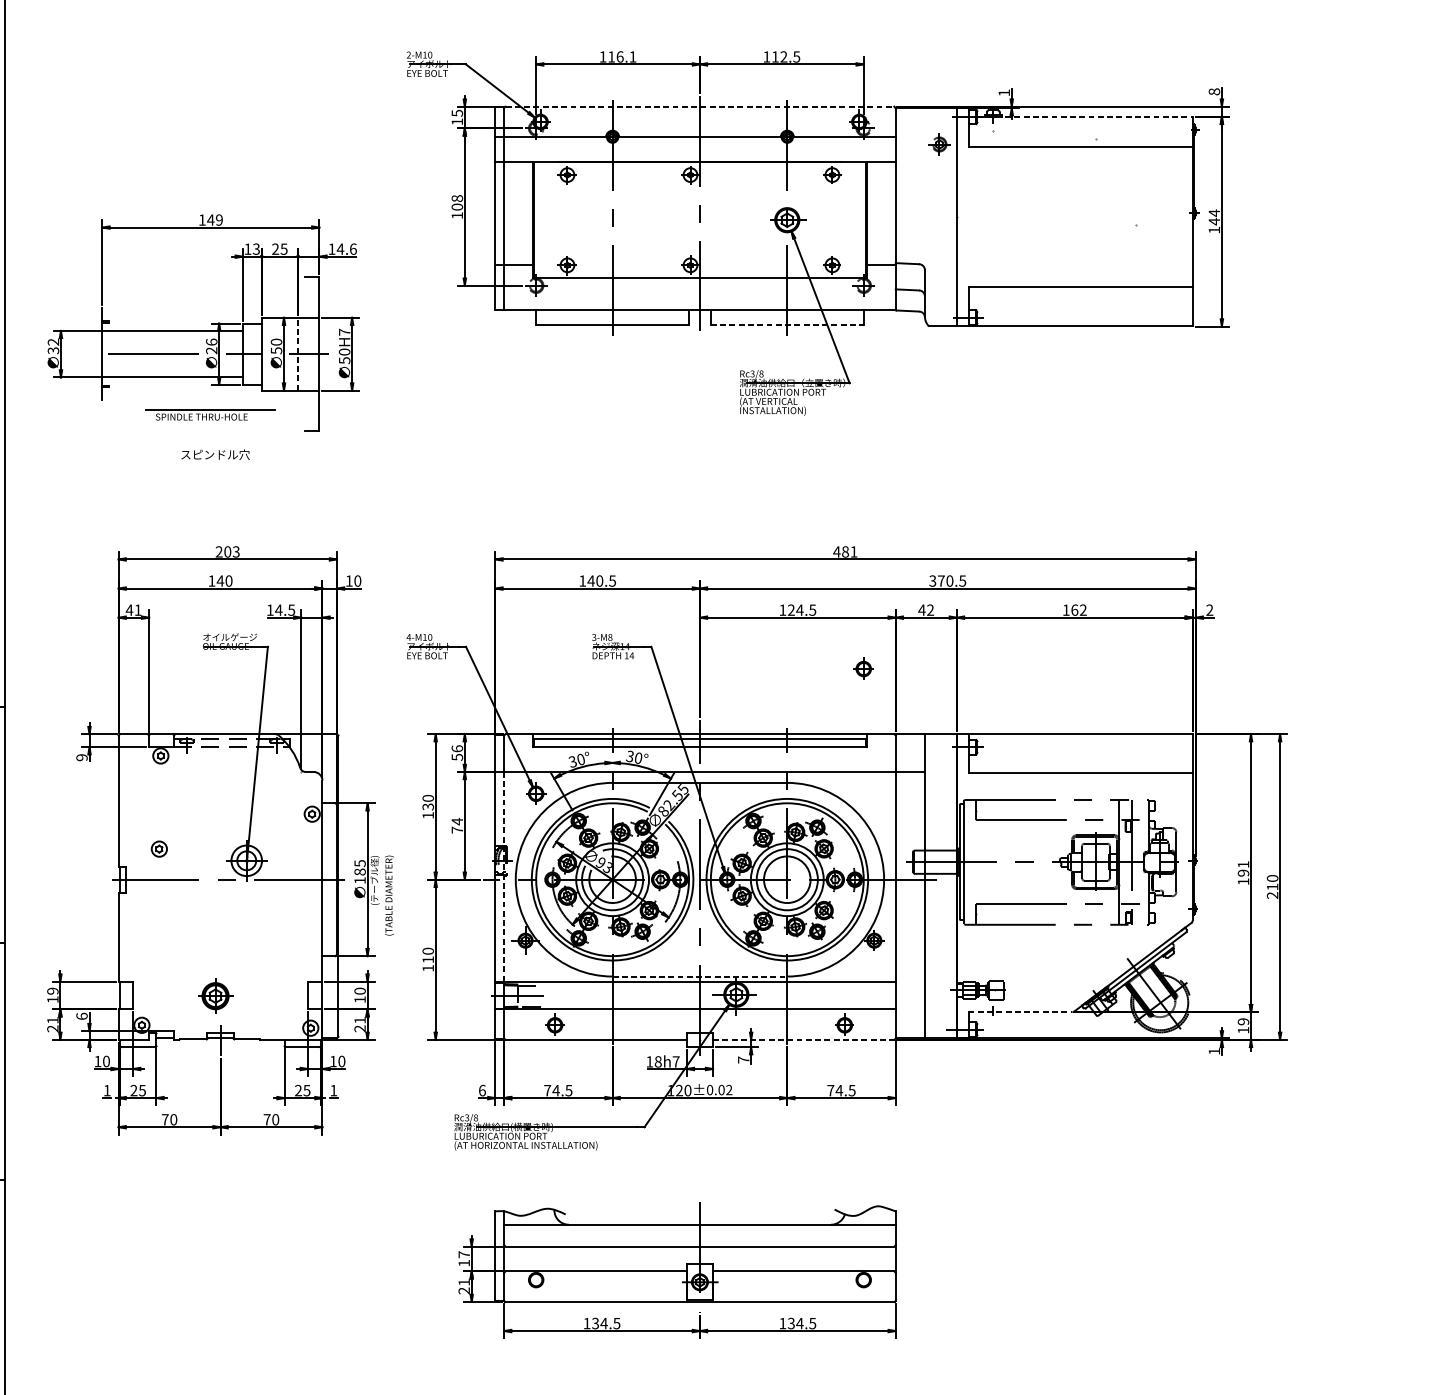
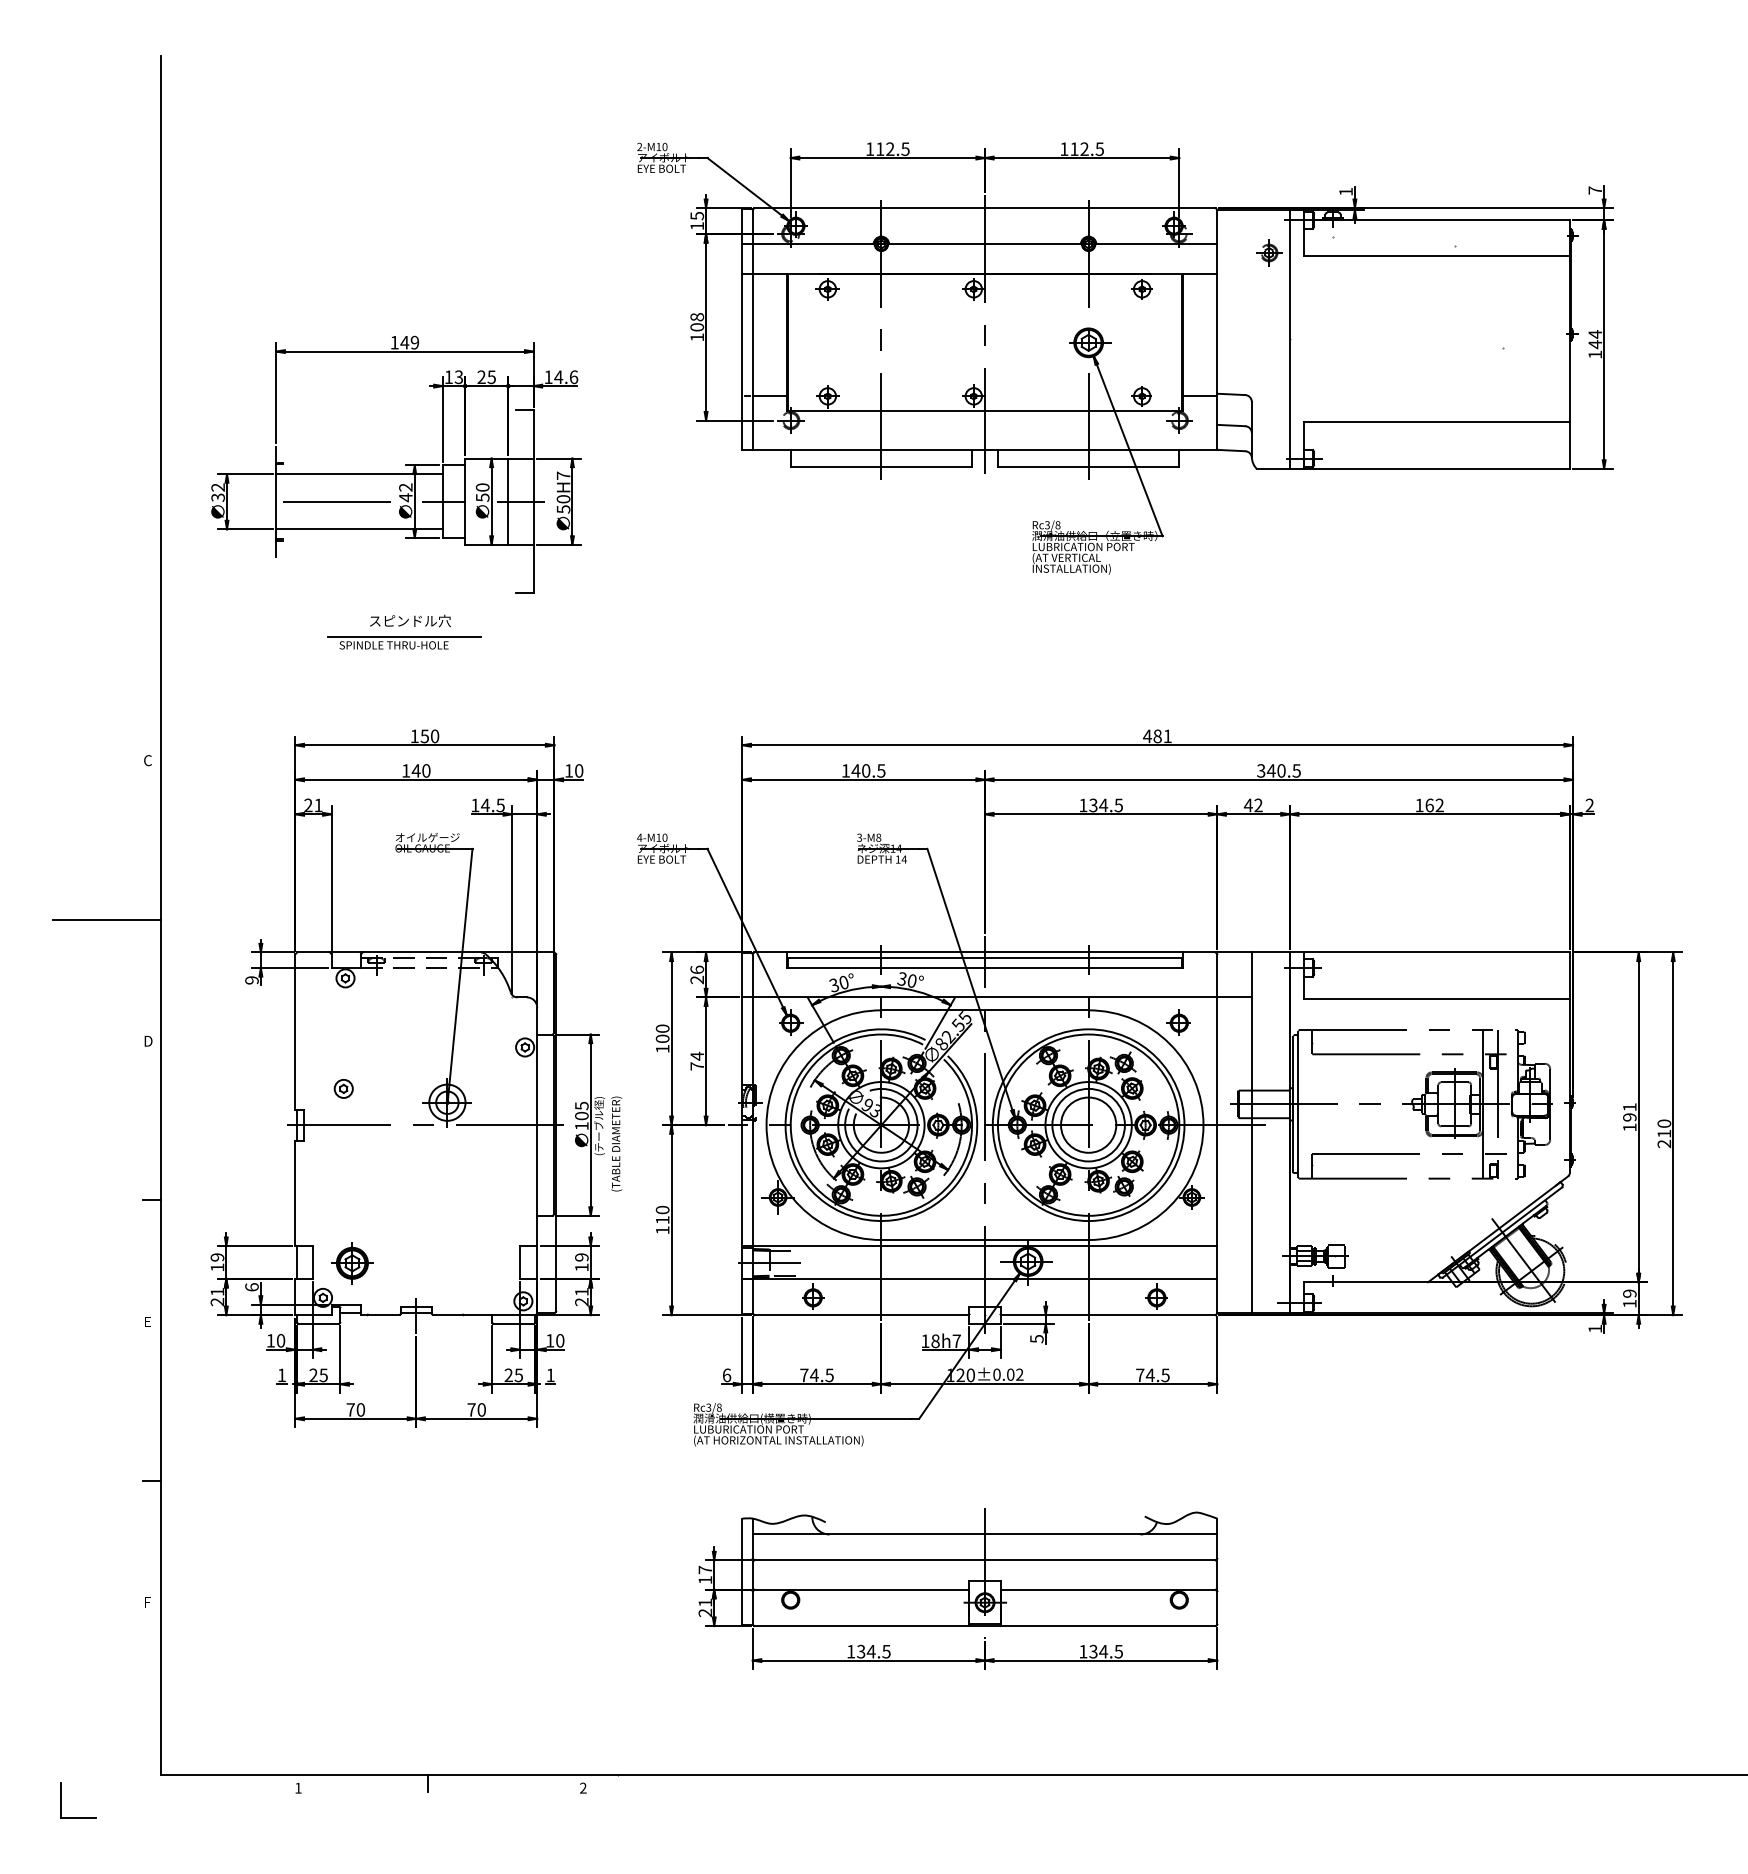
text: (626, 57) -> (897, 149), 116.1 -> 112.5
text: (1214, 91) -> (1595, 190), 8 -> 7
line: (700, 106) -> (985, 208), dashed -> solid
line: (1084, 117) -> (1441, 220), dashed -> solid
line: (787, 325) -> (1088, 467), dashed -> solid
text: (211, 346) -> (405, 492), 26 -> 42
line: (298, 353) -> (508, 501), dashed -> solid
part: (210, 414) -> (404, 642), moved
text: (227, 552) -> (424, 736), 203 -> 150
text: (940, 580) -> (1270, 770), 370.5 -> 340.5
text: (128, 610) -> (307, 805), 41 -> 21
text: (791, 610) -> (1093, 805), 124.5 -> 134.5
part: (863, 668) -> (1178, 1022), moved
text: (457, 756) -> (697, 979), 56 -> 26
text: (428, 806) -> (662, 1038), 130 -> 100
text: (359, 871) -> (581, 1115), 185 -> 105
line: (503, 876) -> (752, 1121), dashed -> solid
line: (700, 976) -> (985, 1240), dashed -> solid
text: (359, 991) -> (581, 1257), 10 -> 19
part: (215, 996) -> (352, 1263), moved
line: (1020, 1012) -> (1365, 1282), dashed -> solid
line: (804, 1040) -> (1108, 1315), dashed -> solid
text: (743, 1059) -> (1036, 1338), 7 -> 5

